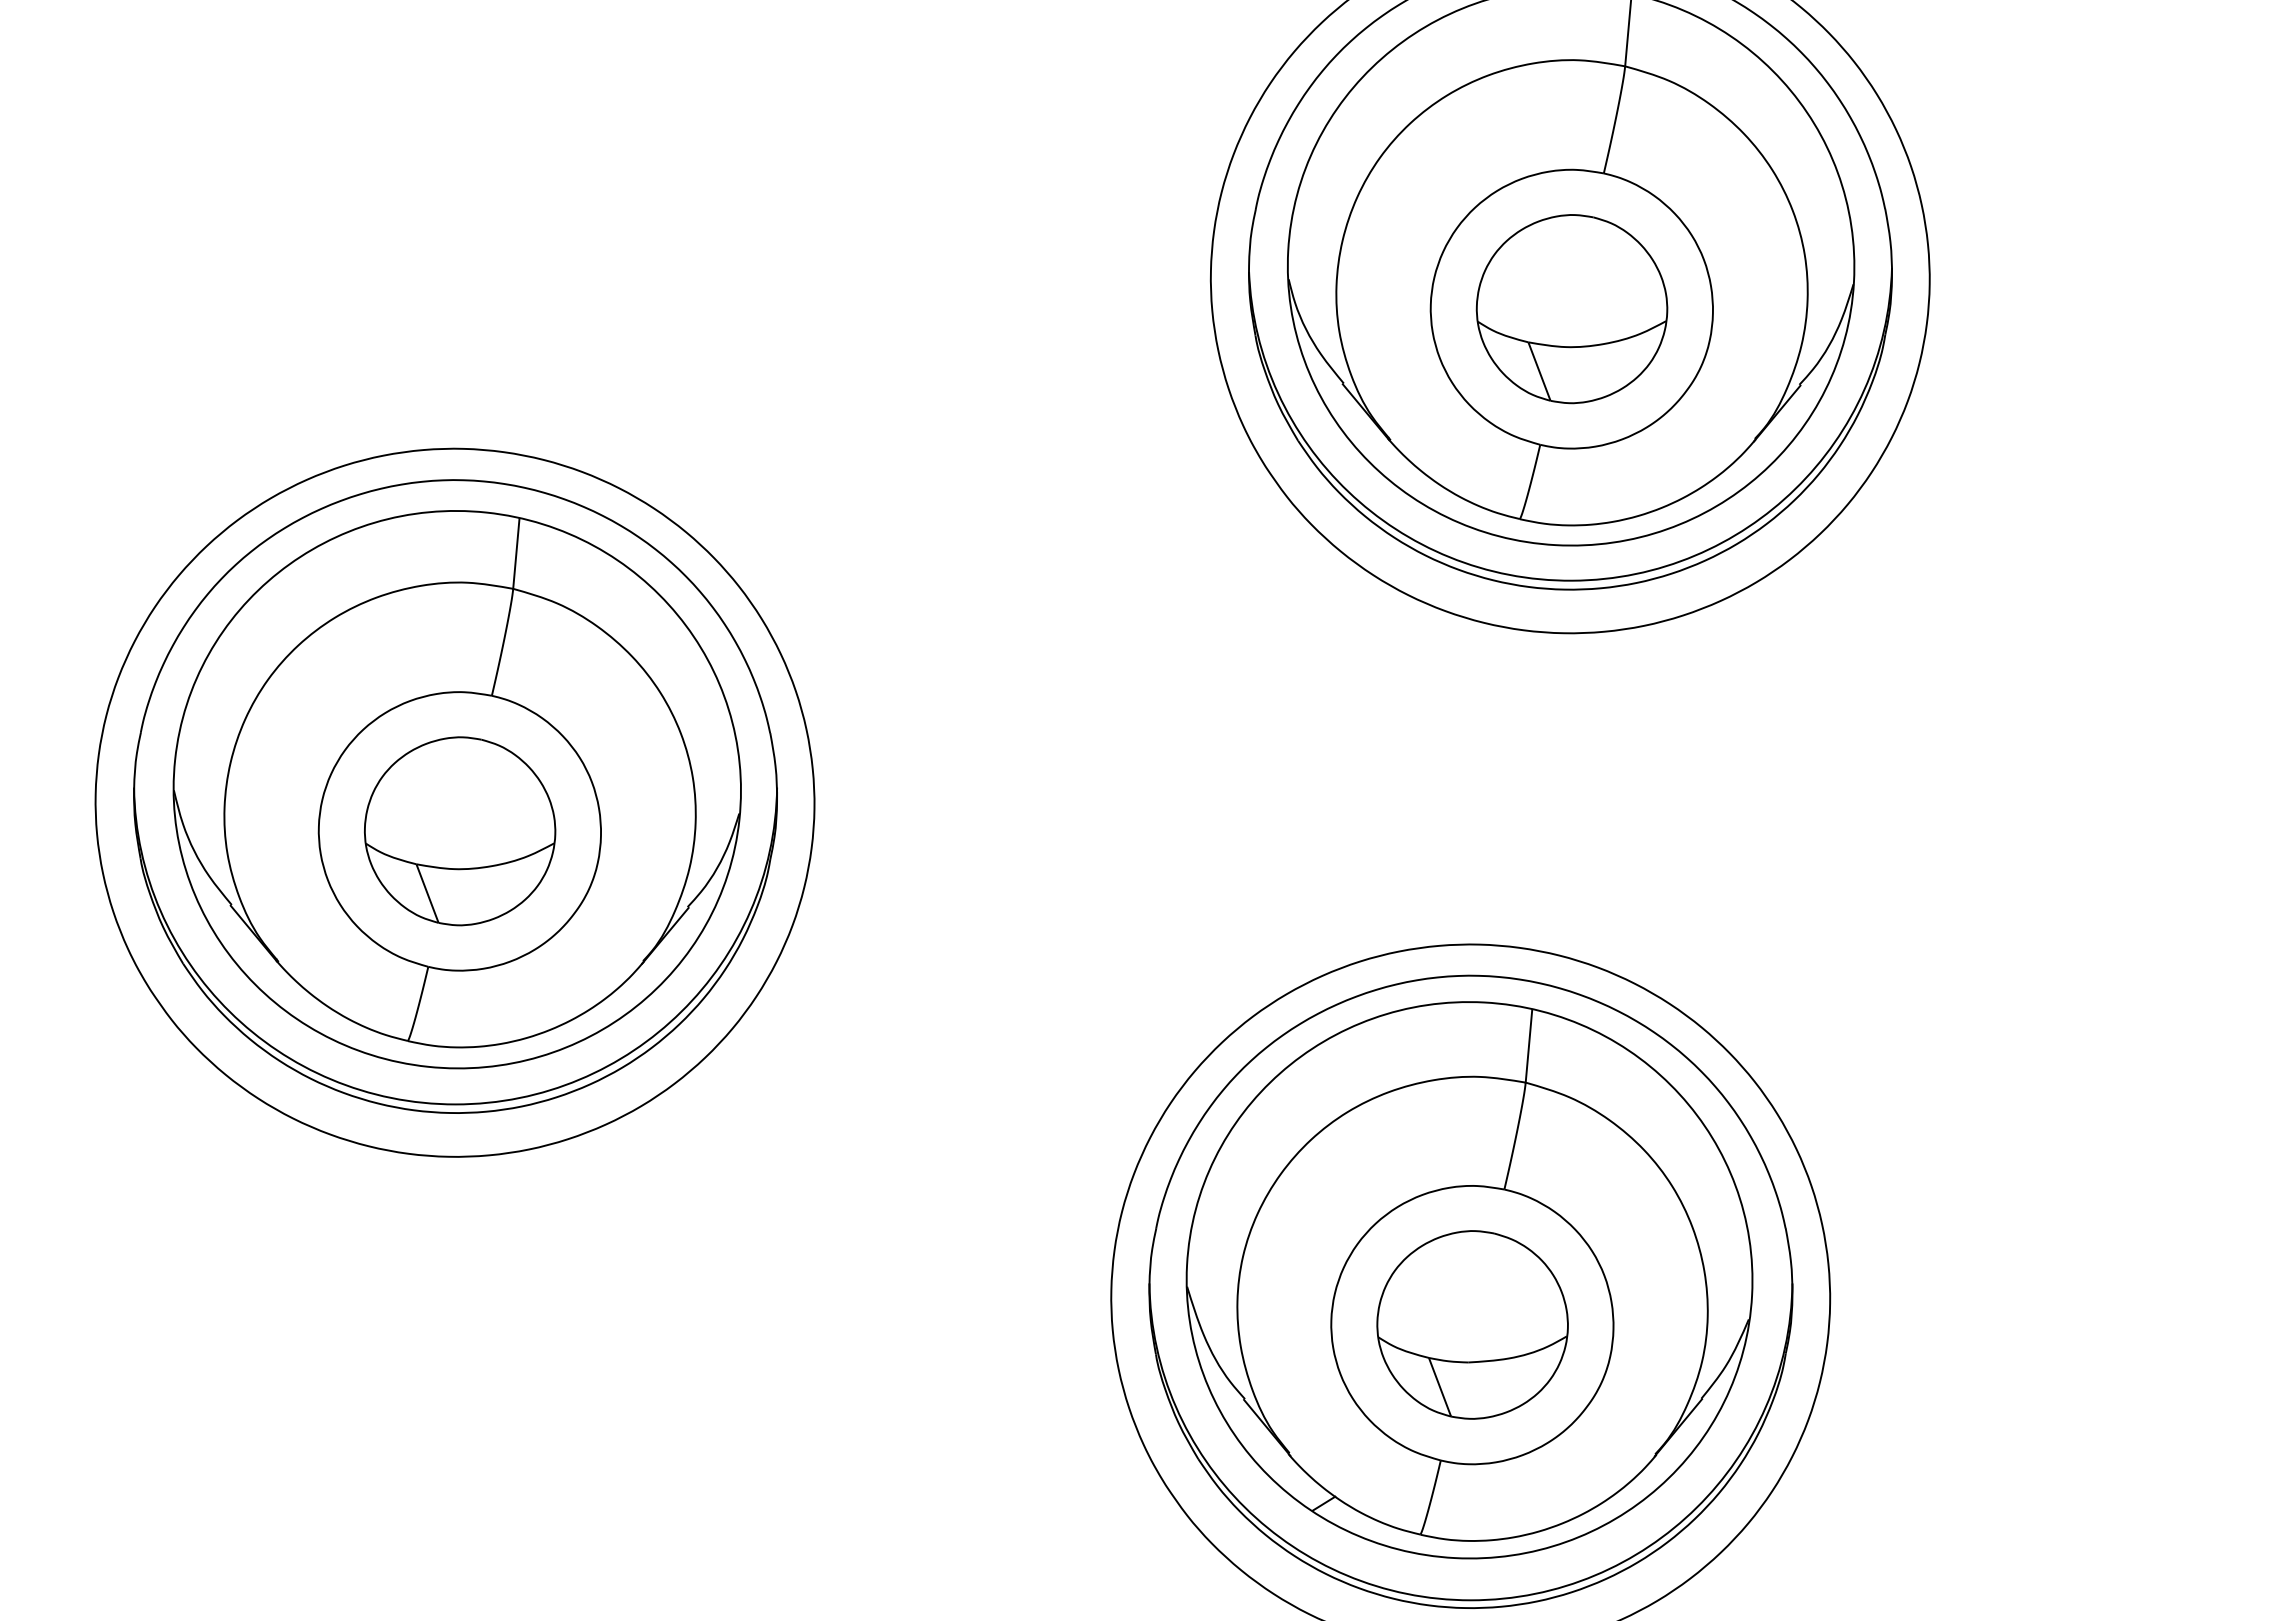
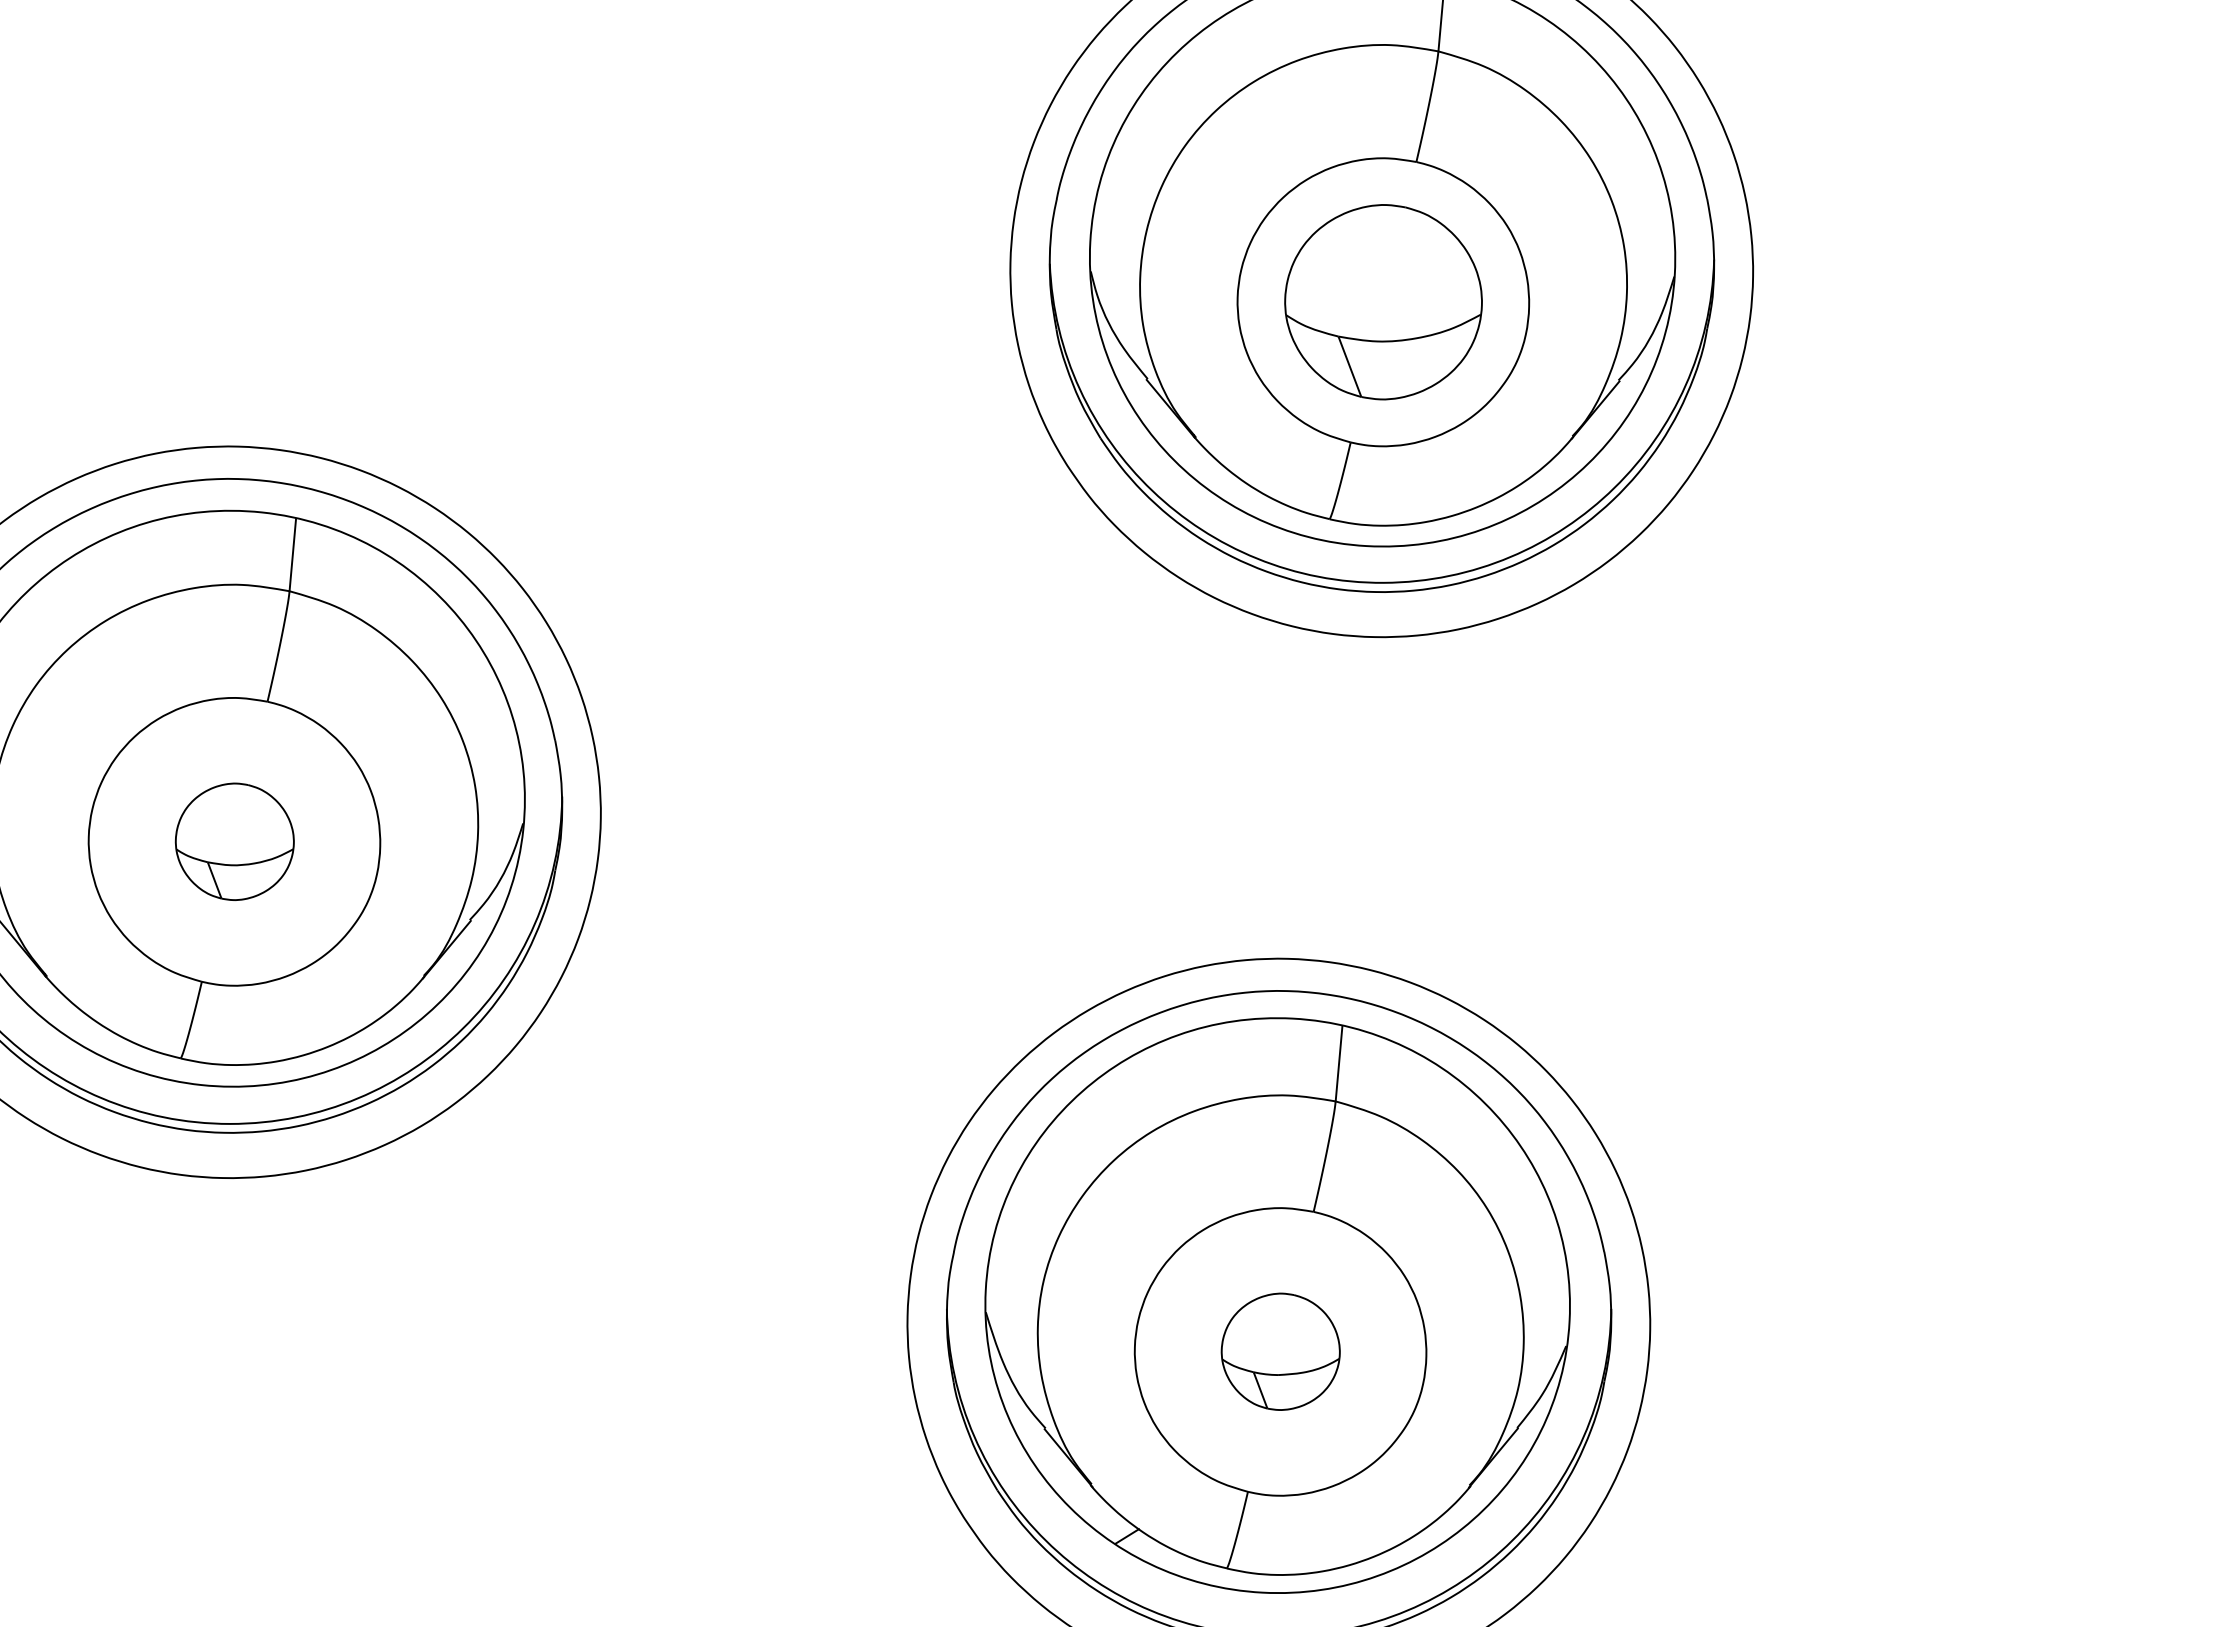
part: (460, 831) -> (235, 841), size x0.6
part: (1472, 1324) -> (1280, 1351), size x0.6

